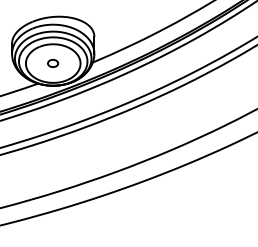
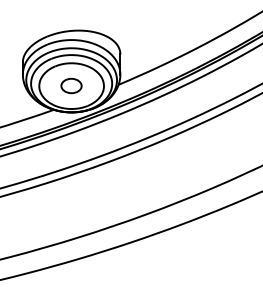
part: (52, 63) -> (70, 86), size x1.67

